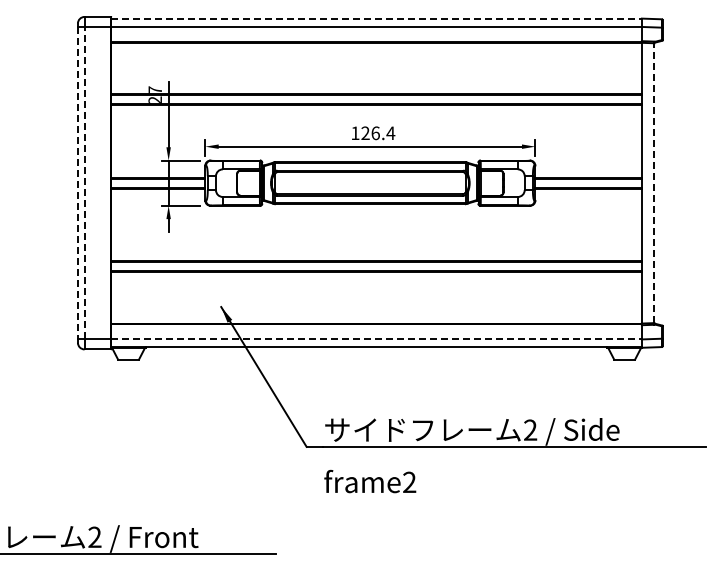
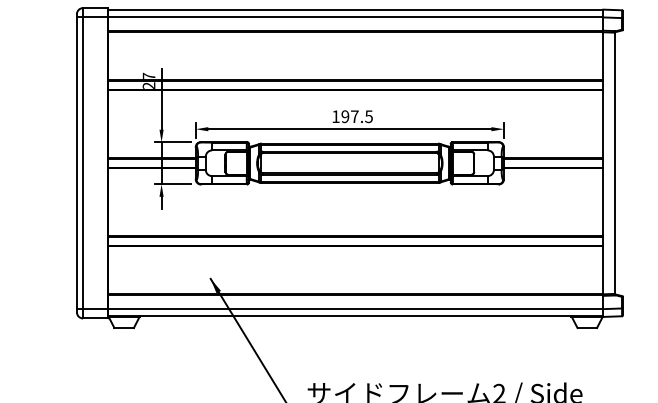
line: (377, 19) -> (356, 10), dashed -> solid
text: (378, 133) -> (357, 116), 126.4 -> 197.5
line: (84, 182) -> (83, 162), dashed -> solid
line: (77, 183) -> (76, 163), dashed -> solid
line: (654, 183) -> (615, 163), dashed -> solid
line: (377, 339) -> (356, 309), dashed -> solid

